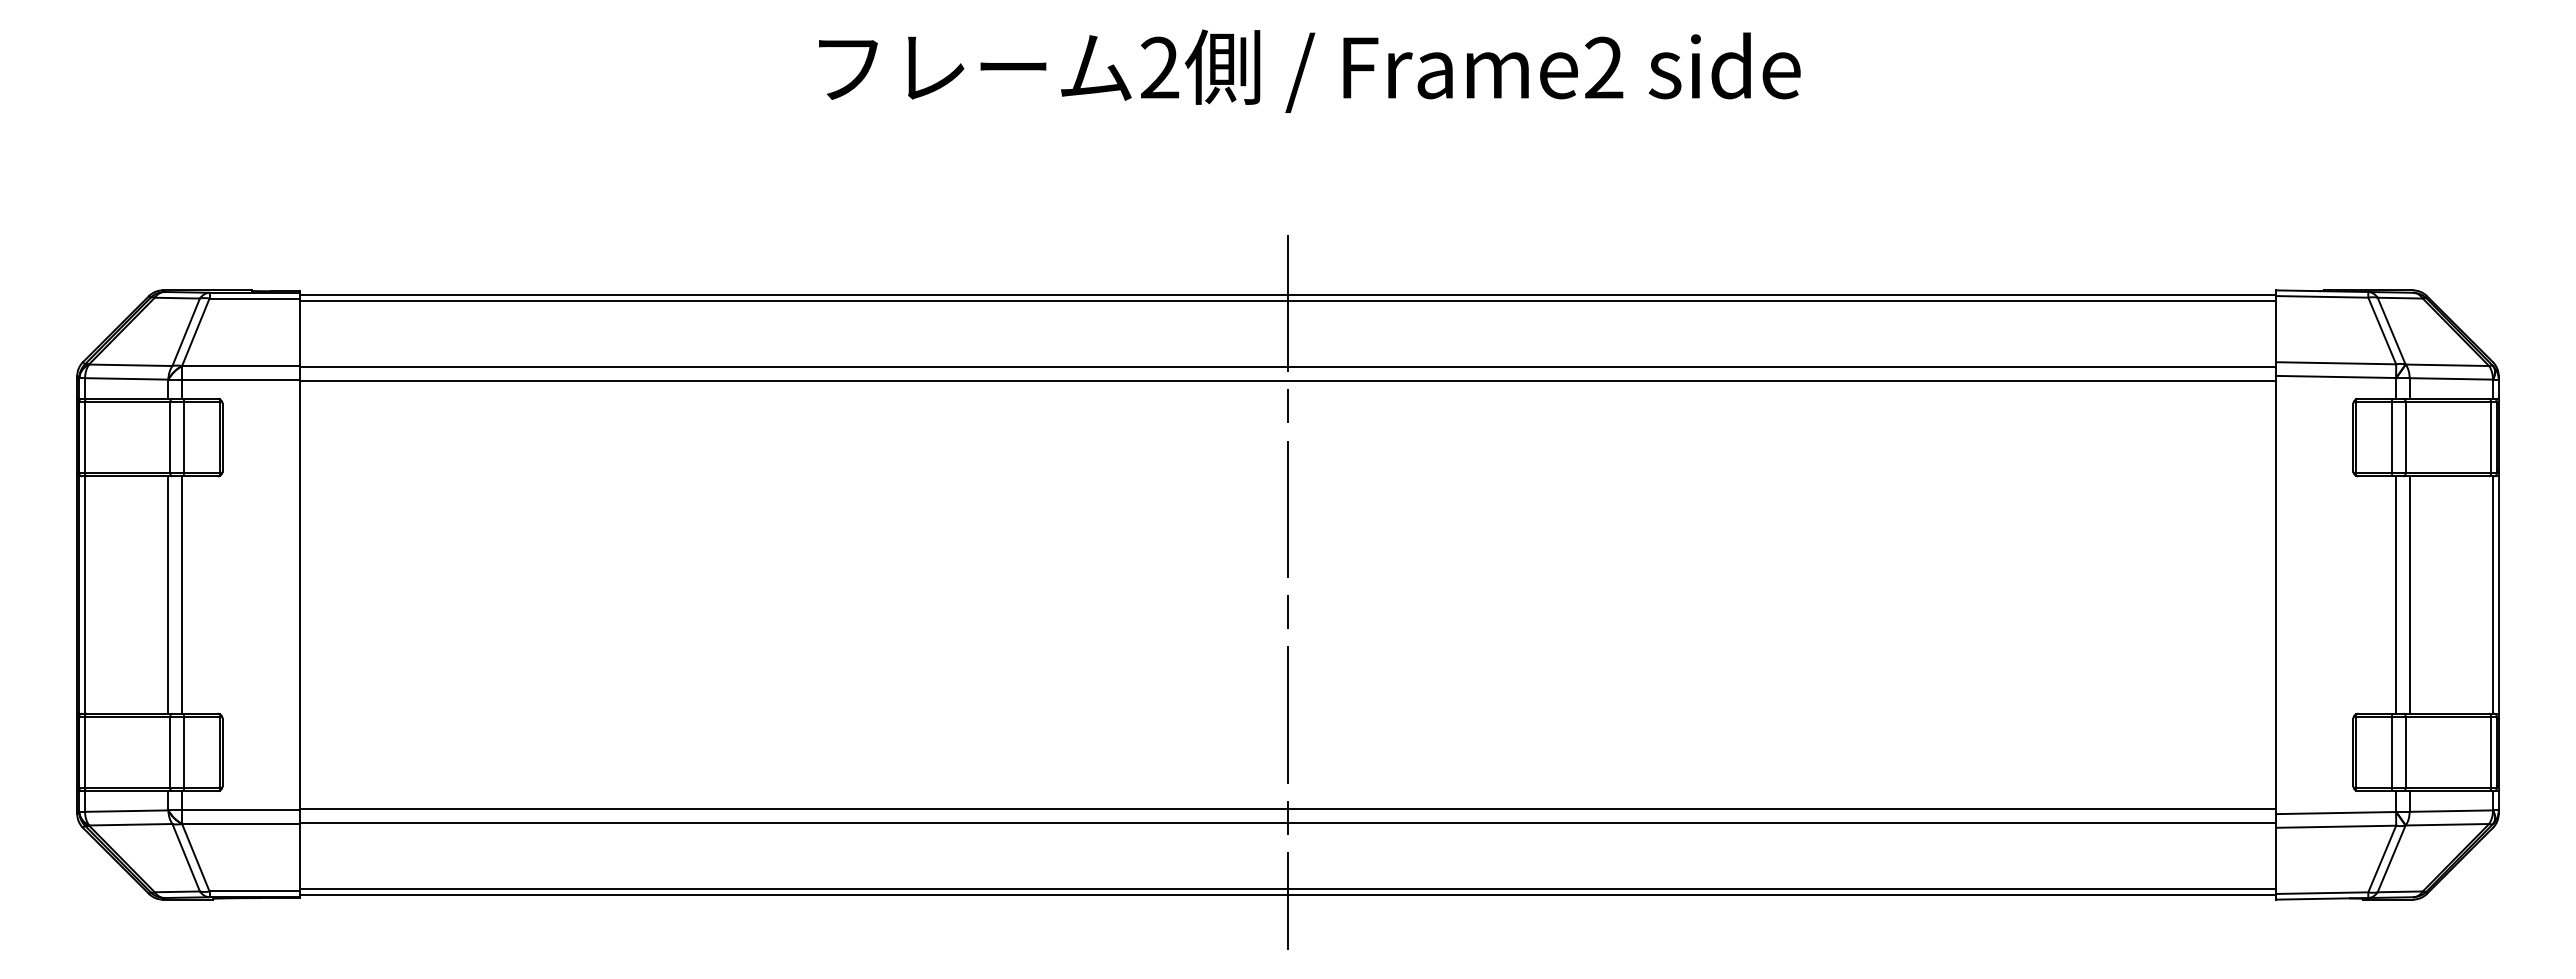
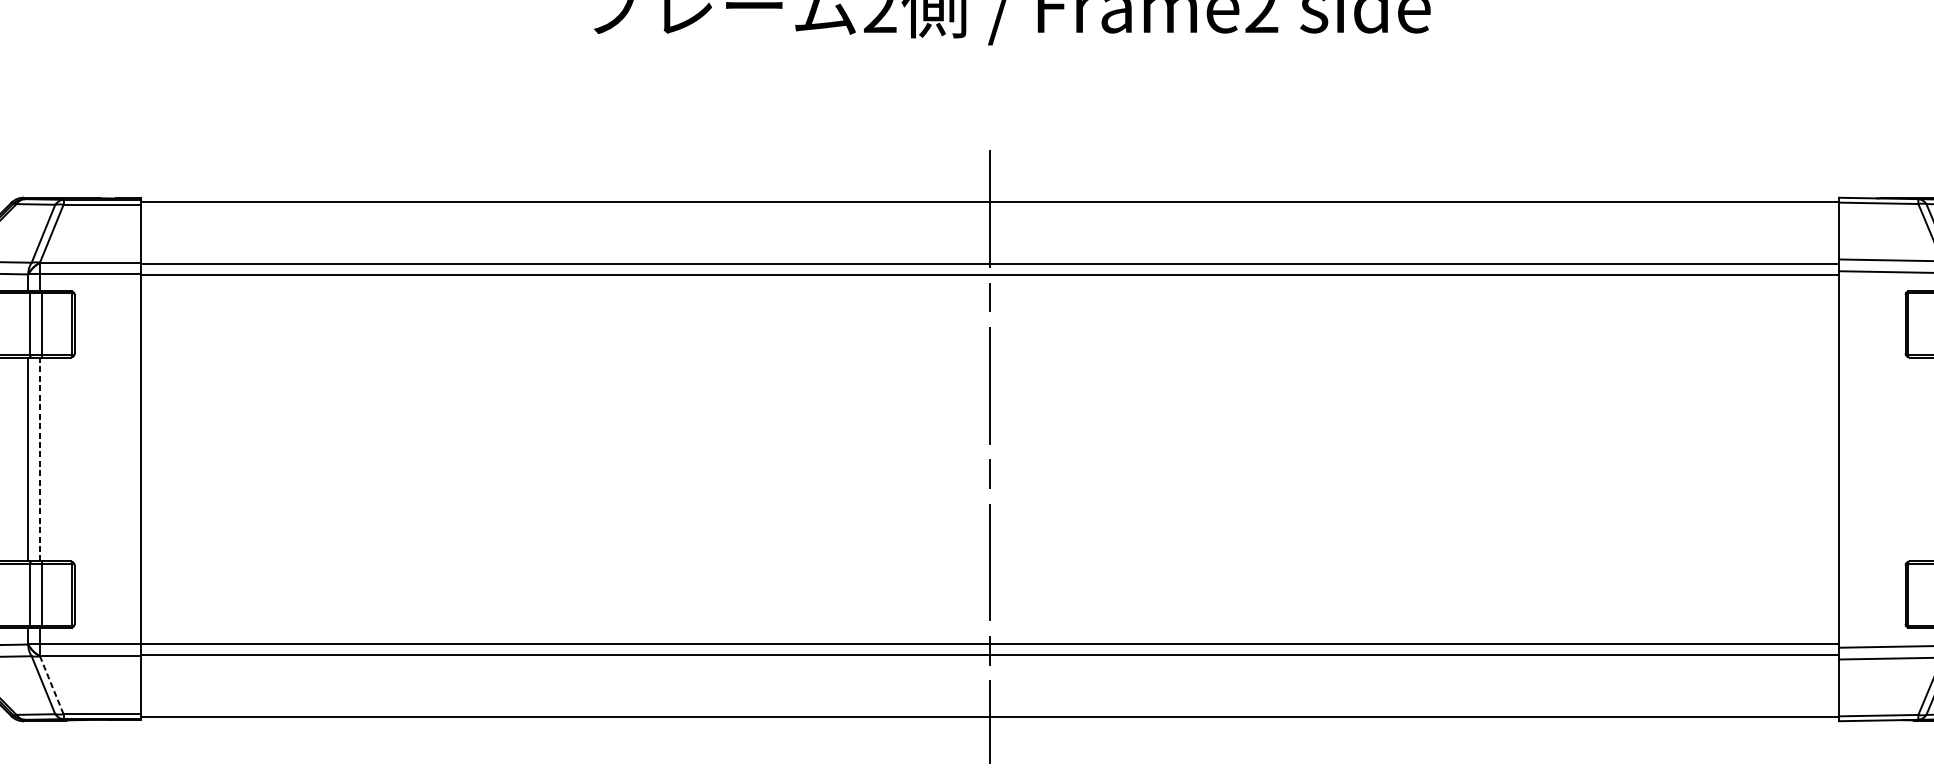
line: (1287, 300) -> (989, 206), removed
line: (182, 595) -> (40, 459), solid -> dashed
line: (195, 857) -> (51, 685), solid -> dashed
line: (1287, 889) -> (989, 712), removed

